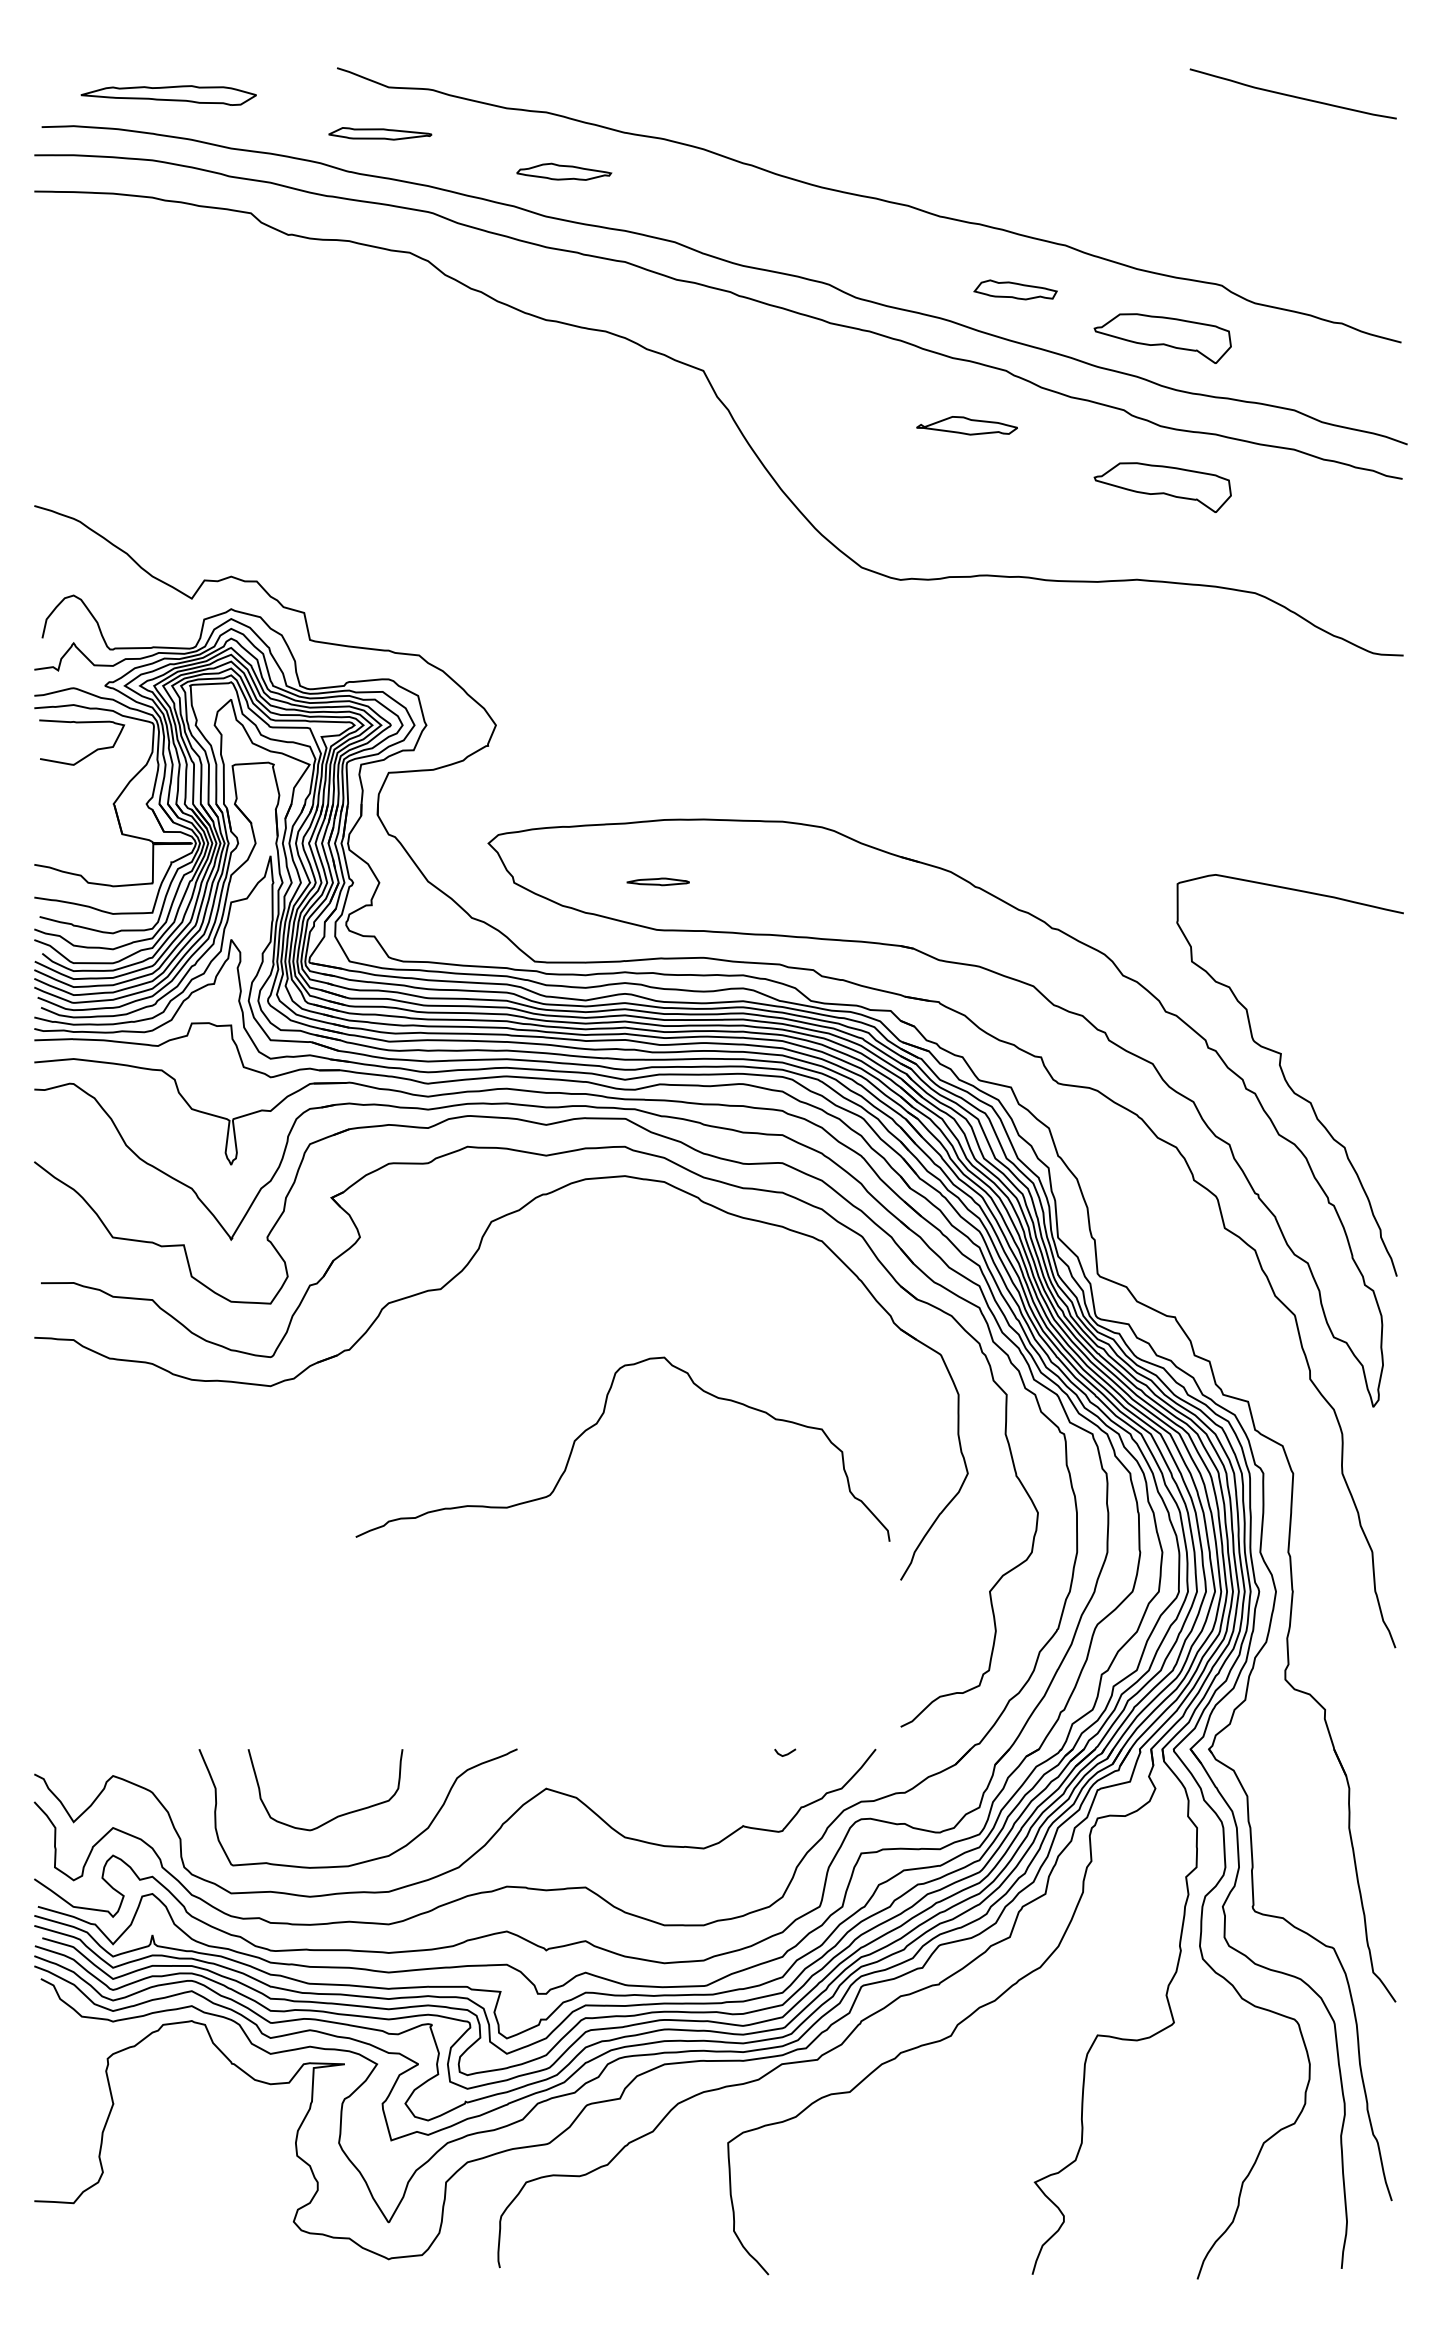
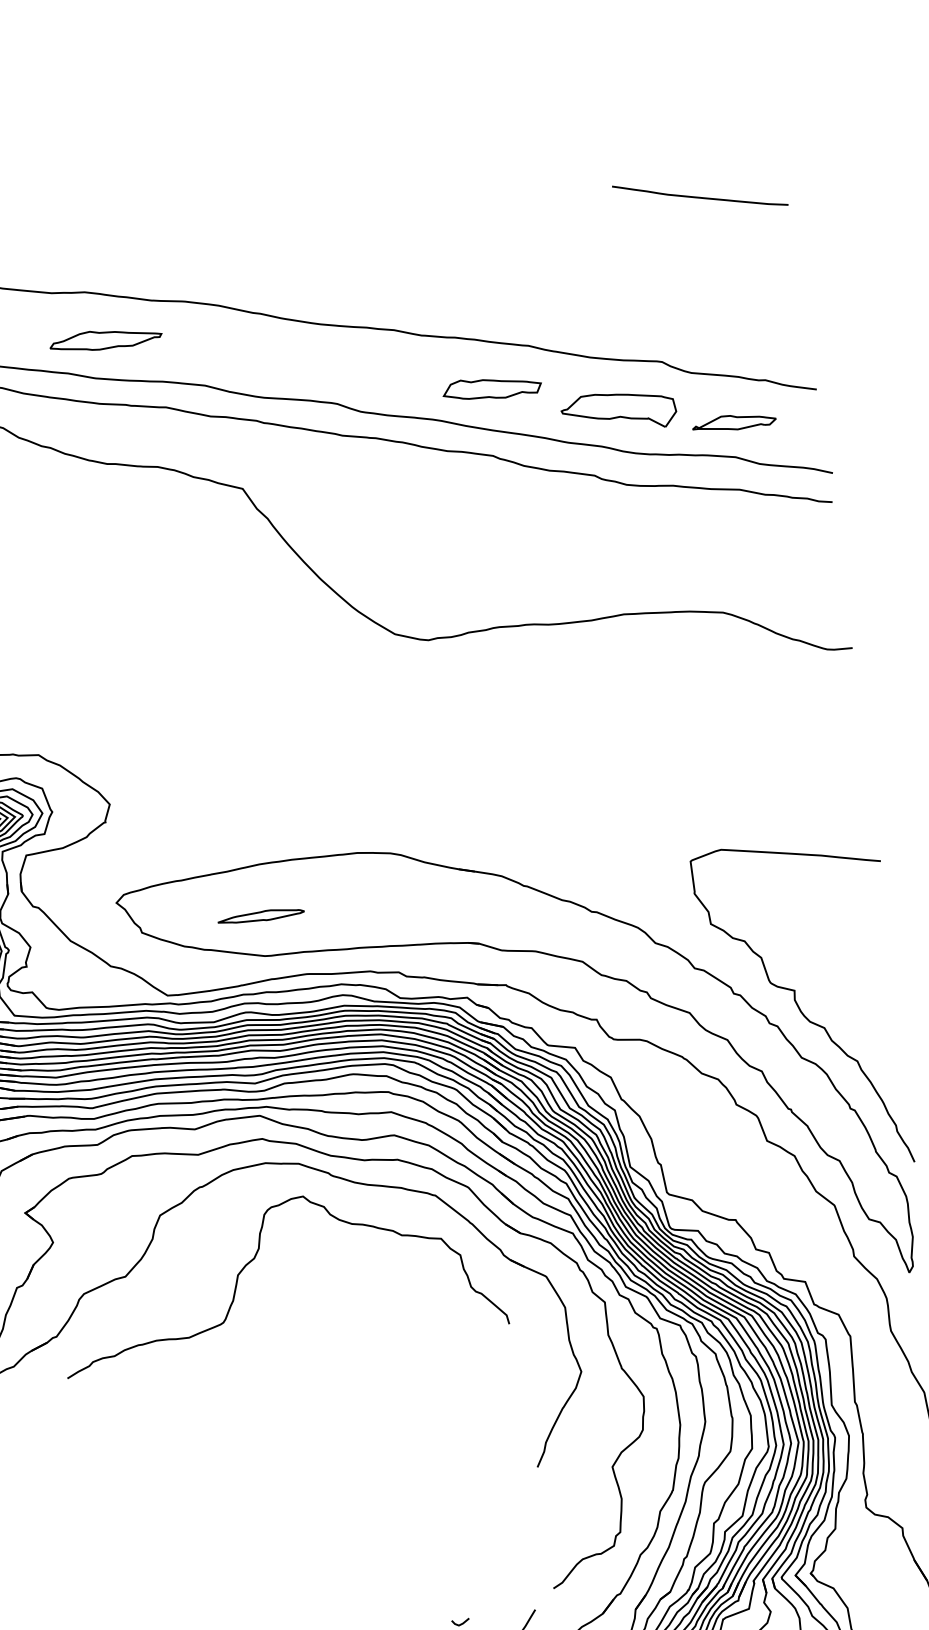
part: (564, 171) -> (106, 339), size x1.43
part: (1015, 289) -> (491, 387), size x1.43
part: (966, 425) -> (733, 422), moved
part: (1162, 487) -> (634, 535), removed
part: (657, 881) -> (260, 916), size x1.67
curve: (597, 1424) -> (255, 1259), moved

